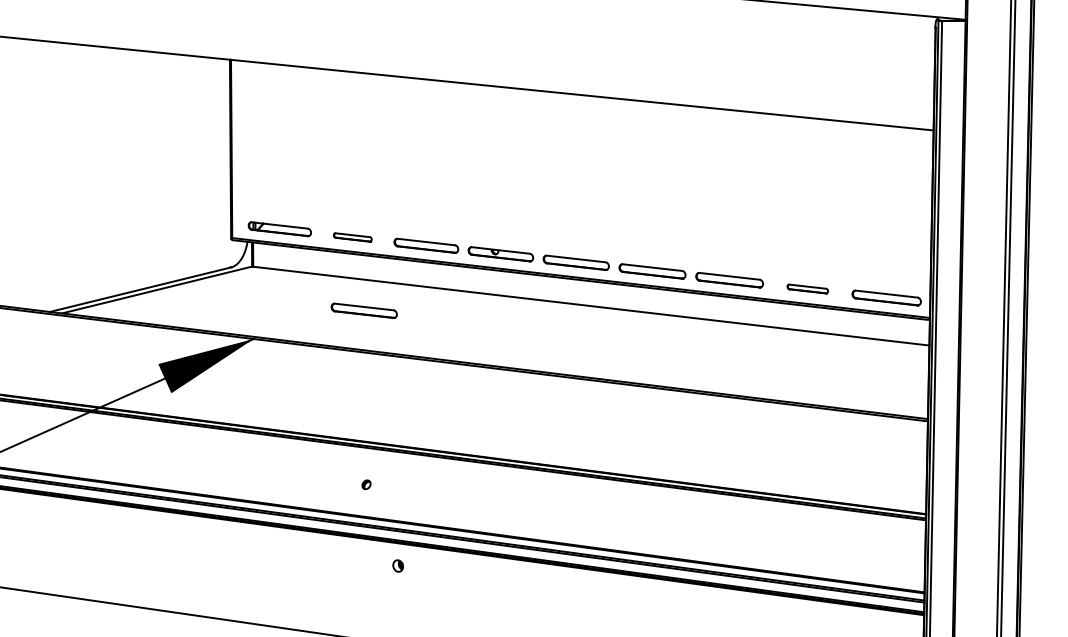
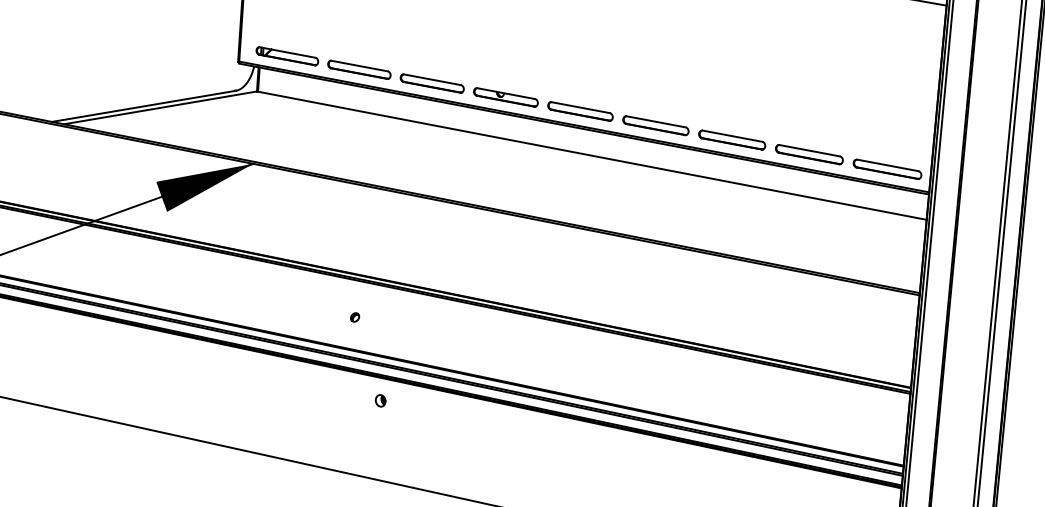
part: (352, 237) -> (359, 69), size x1.67
part: (807, 288) -> (809, 154), size x1.67
part: (363, 310) -> (364, 143), removed

